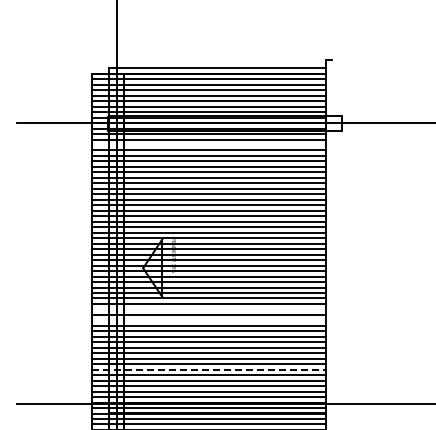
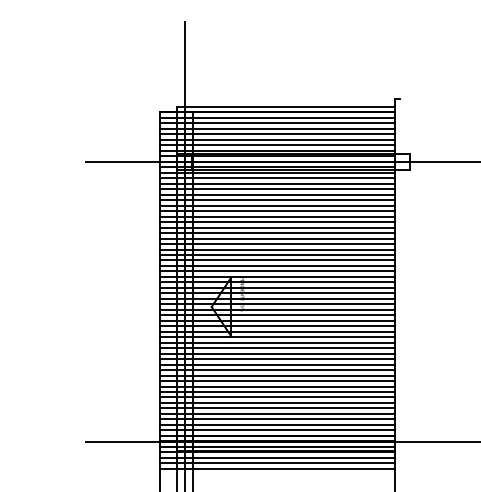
line: (208, 144) -> (277, 183), added
line: (208, 309) -> (277, 348), added
line: (208, 320) -> (277, 359), added
line: (209, 369) -> (278, 408), dashed -> solid

